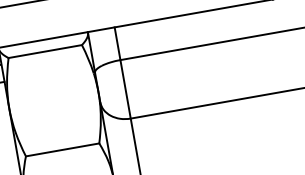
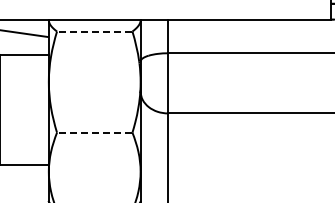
line: (45, 51) -> (94, 31), solid -> dashed
line: (62, 149) -> (94, 132), solid -> dashed

